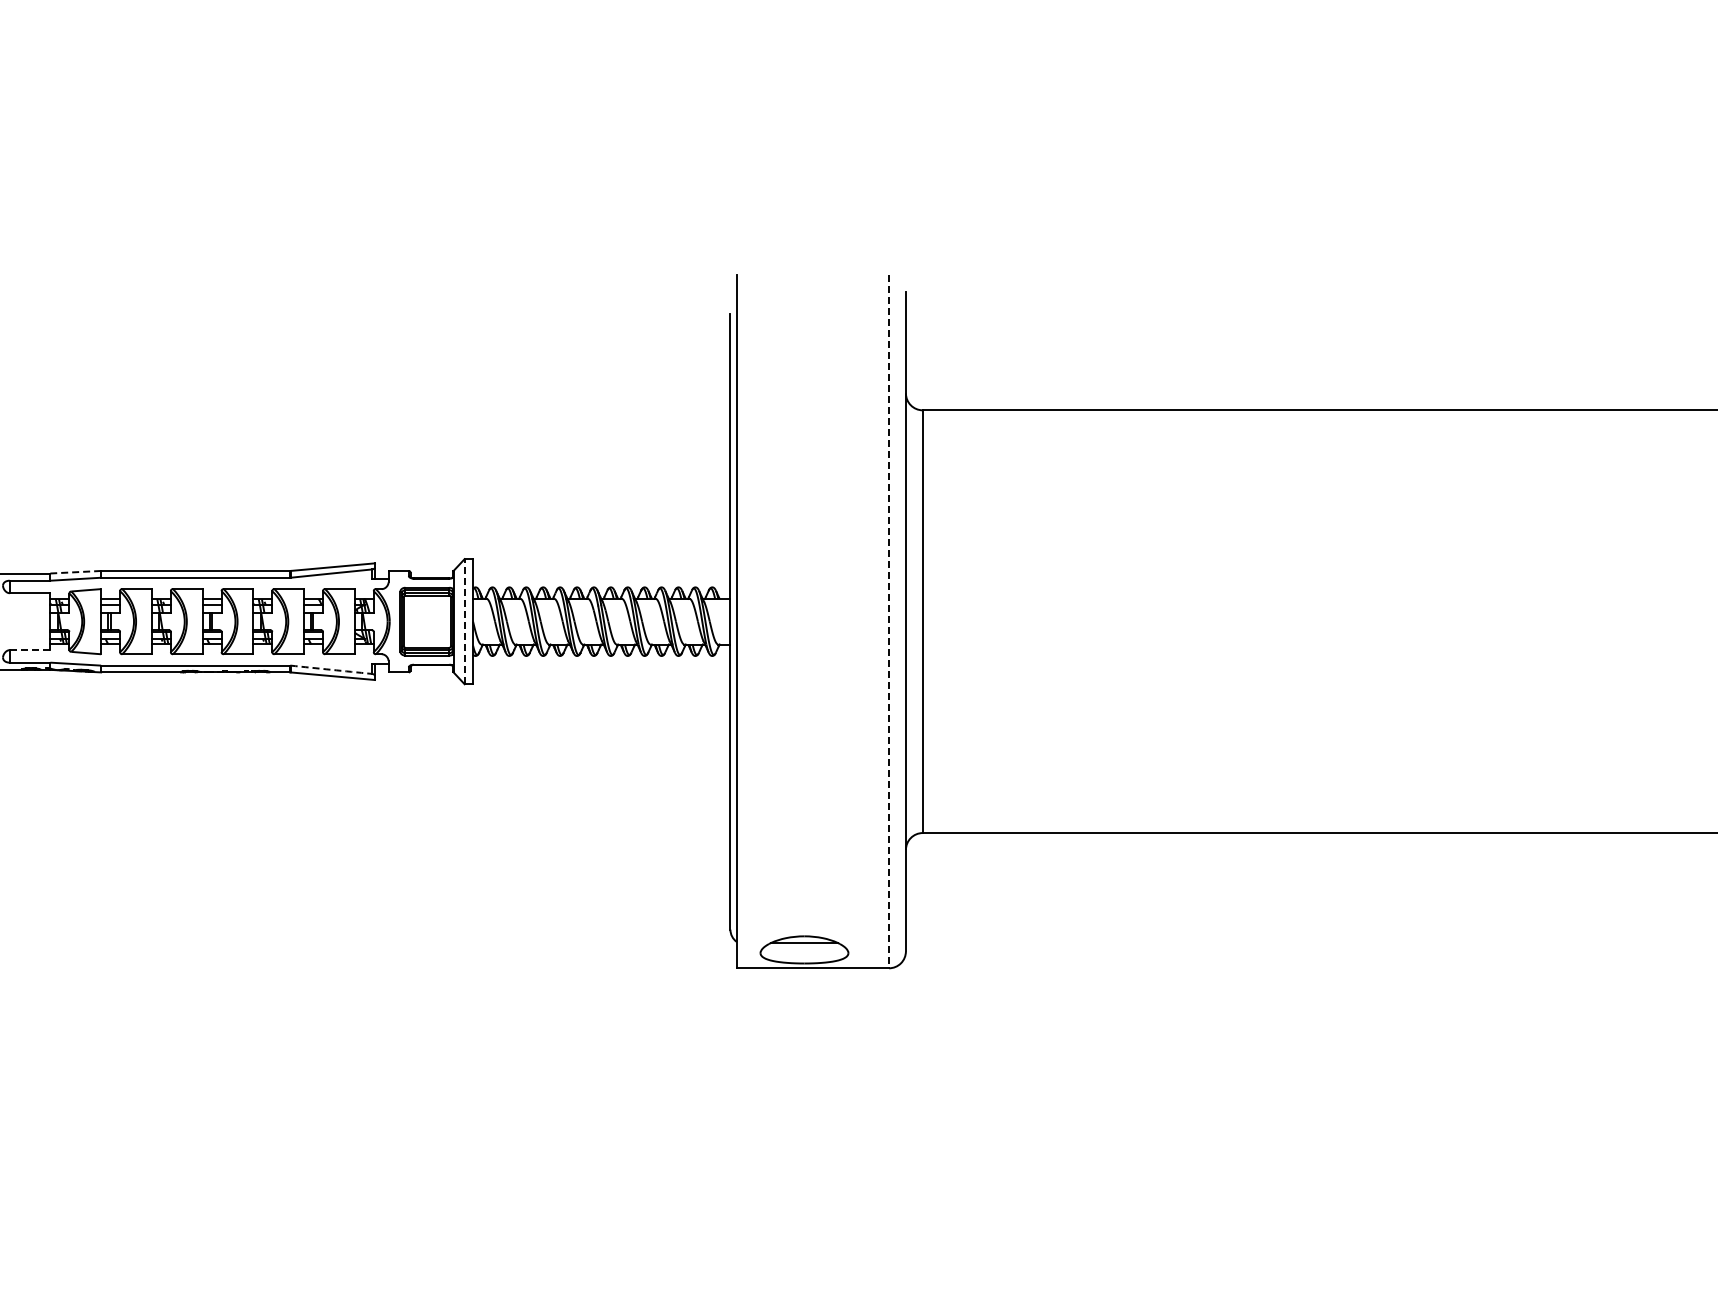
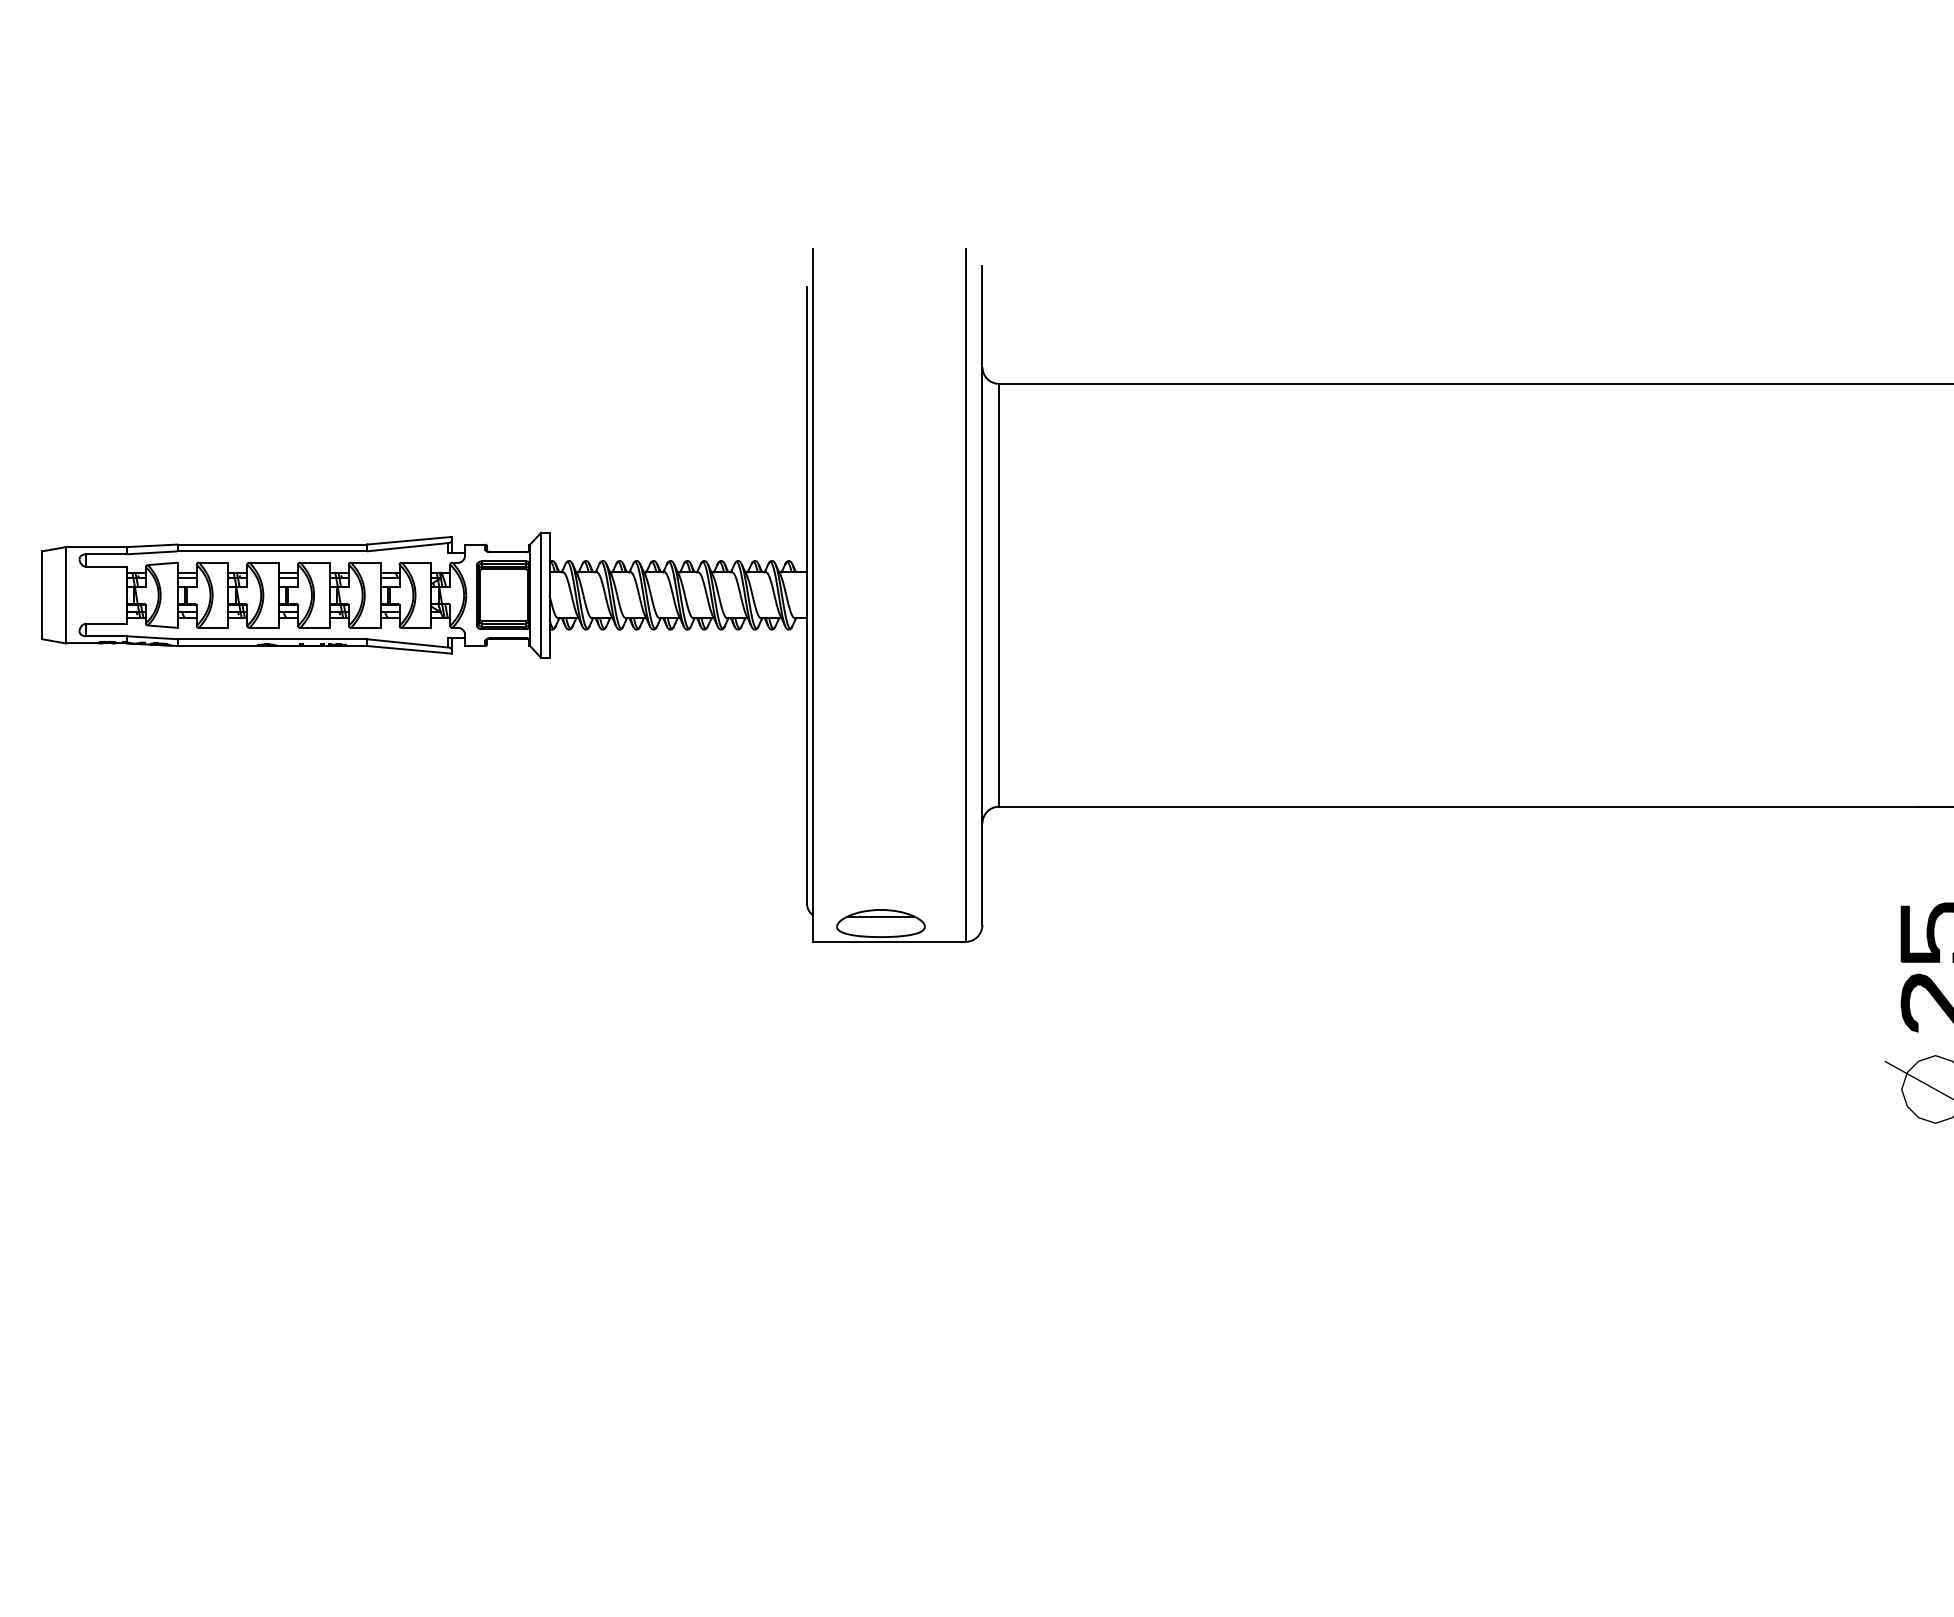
line: (75, 571) -> (151, 545), dashed -> solid
line: (465, 621) -> (541, 595), dashed -> solid
line: (889, 621) -> (965, 595), dashed -> solid
line: (30, 649) -> (106, 623), dashed -> solid
arc: (331, 669) -> (407, 643), dashed -> solid

